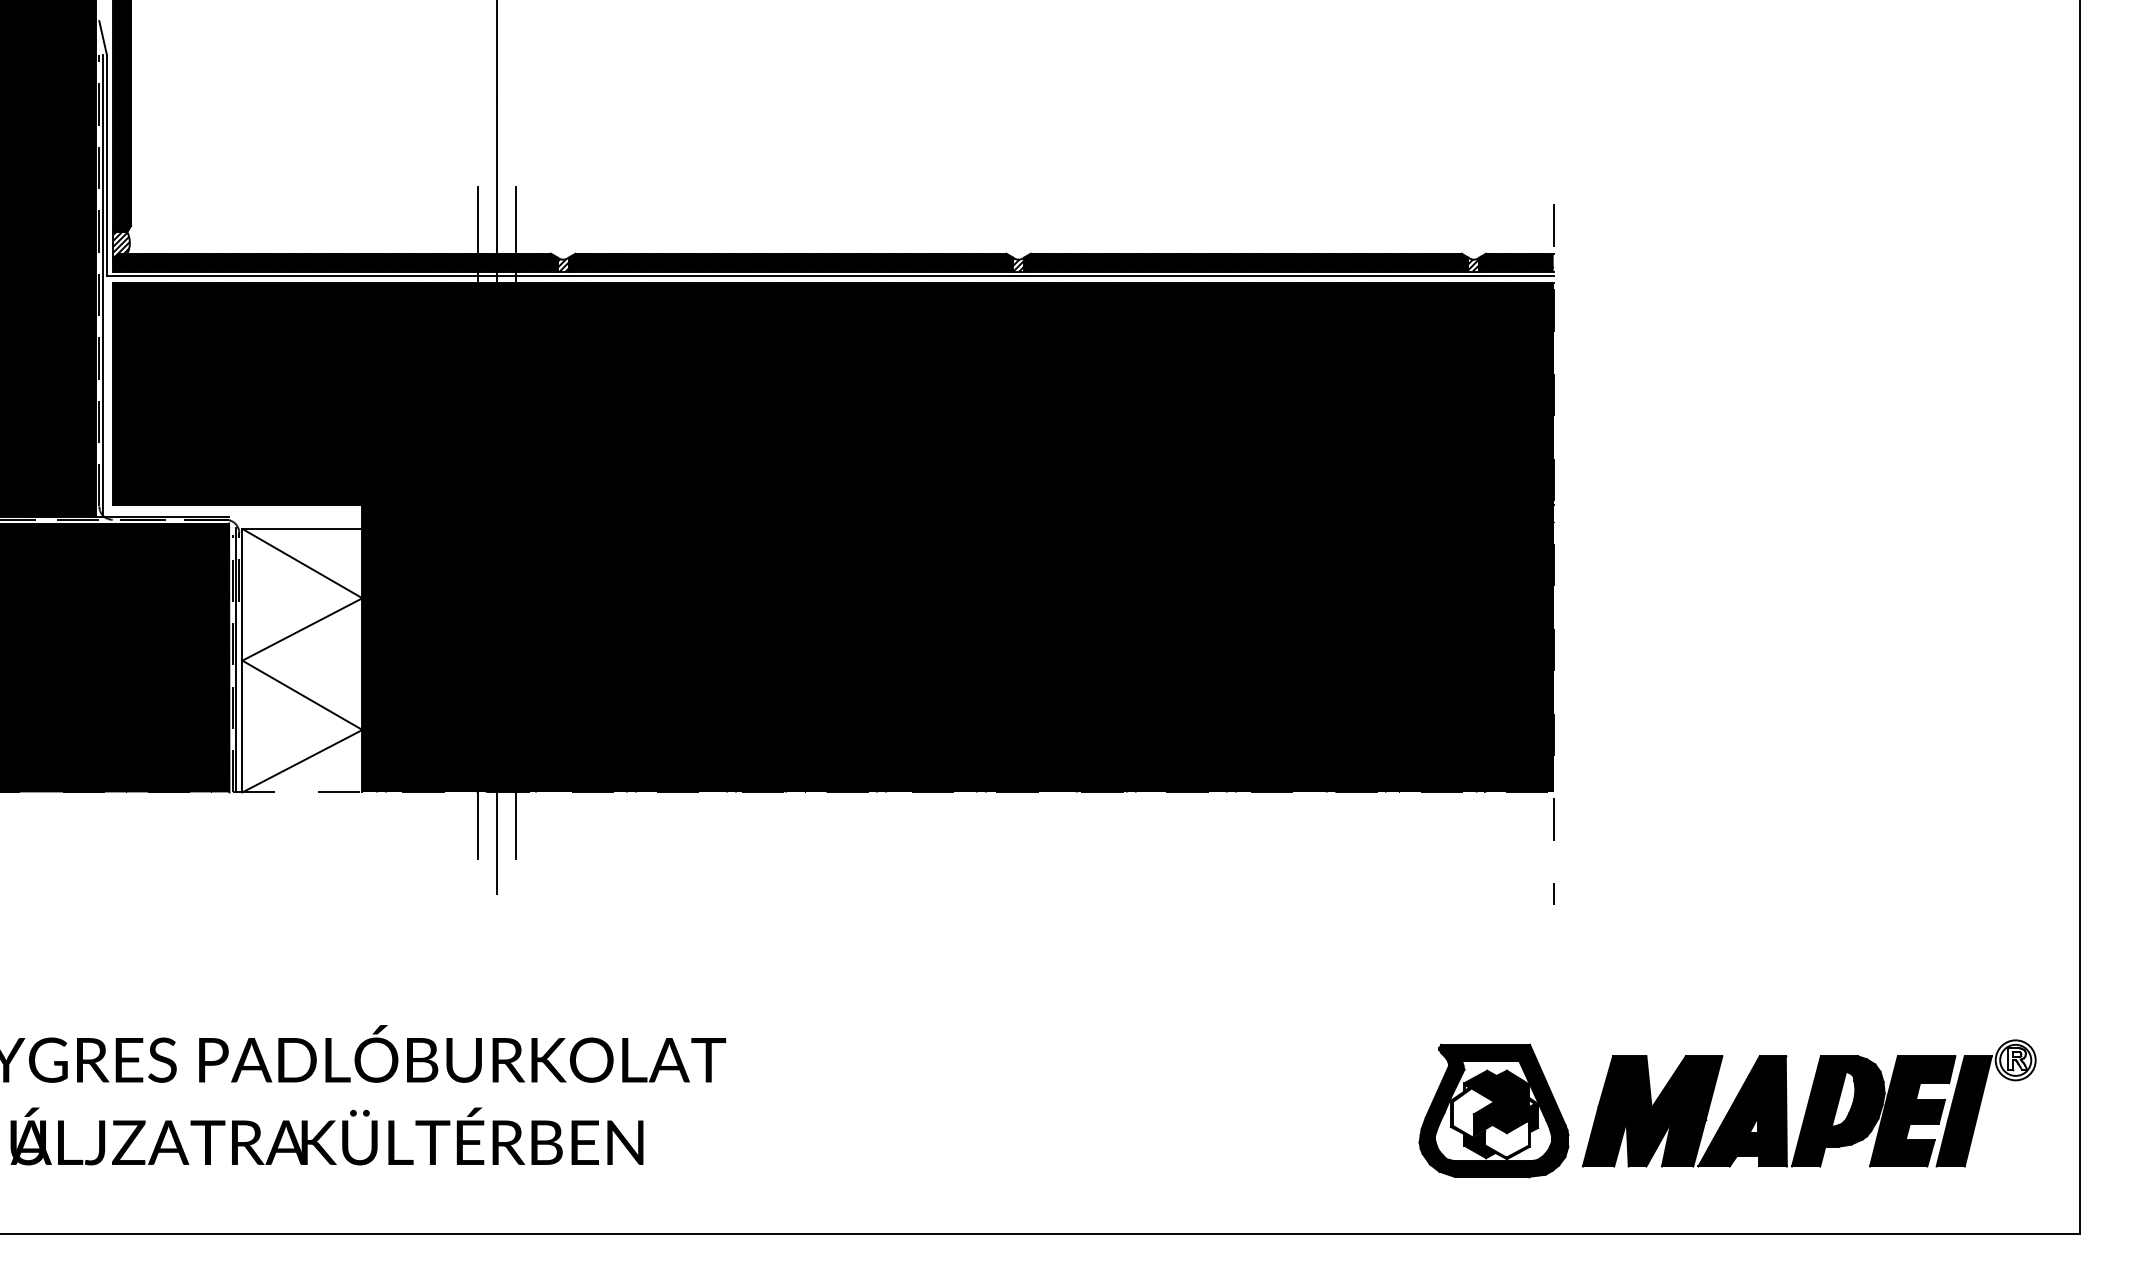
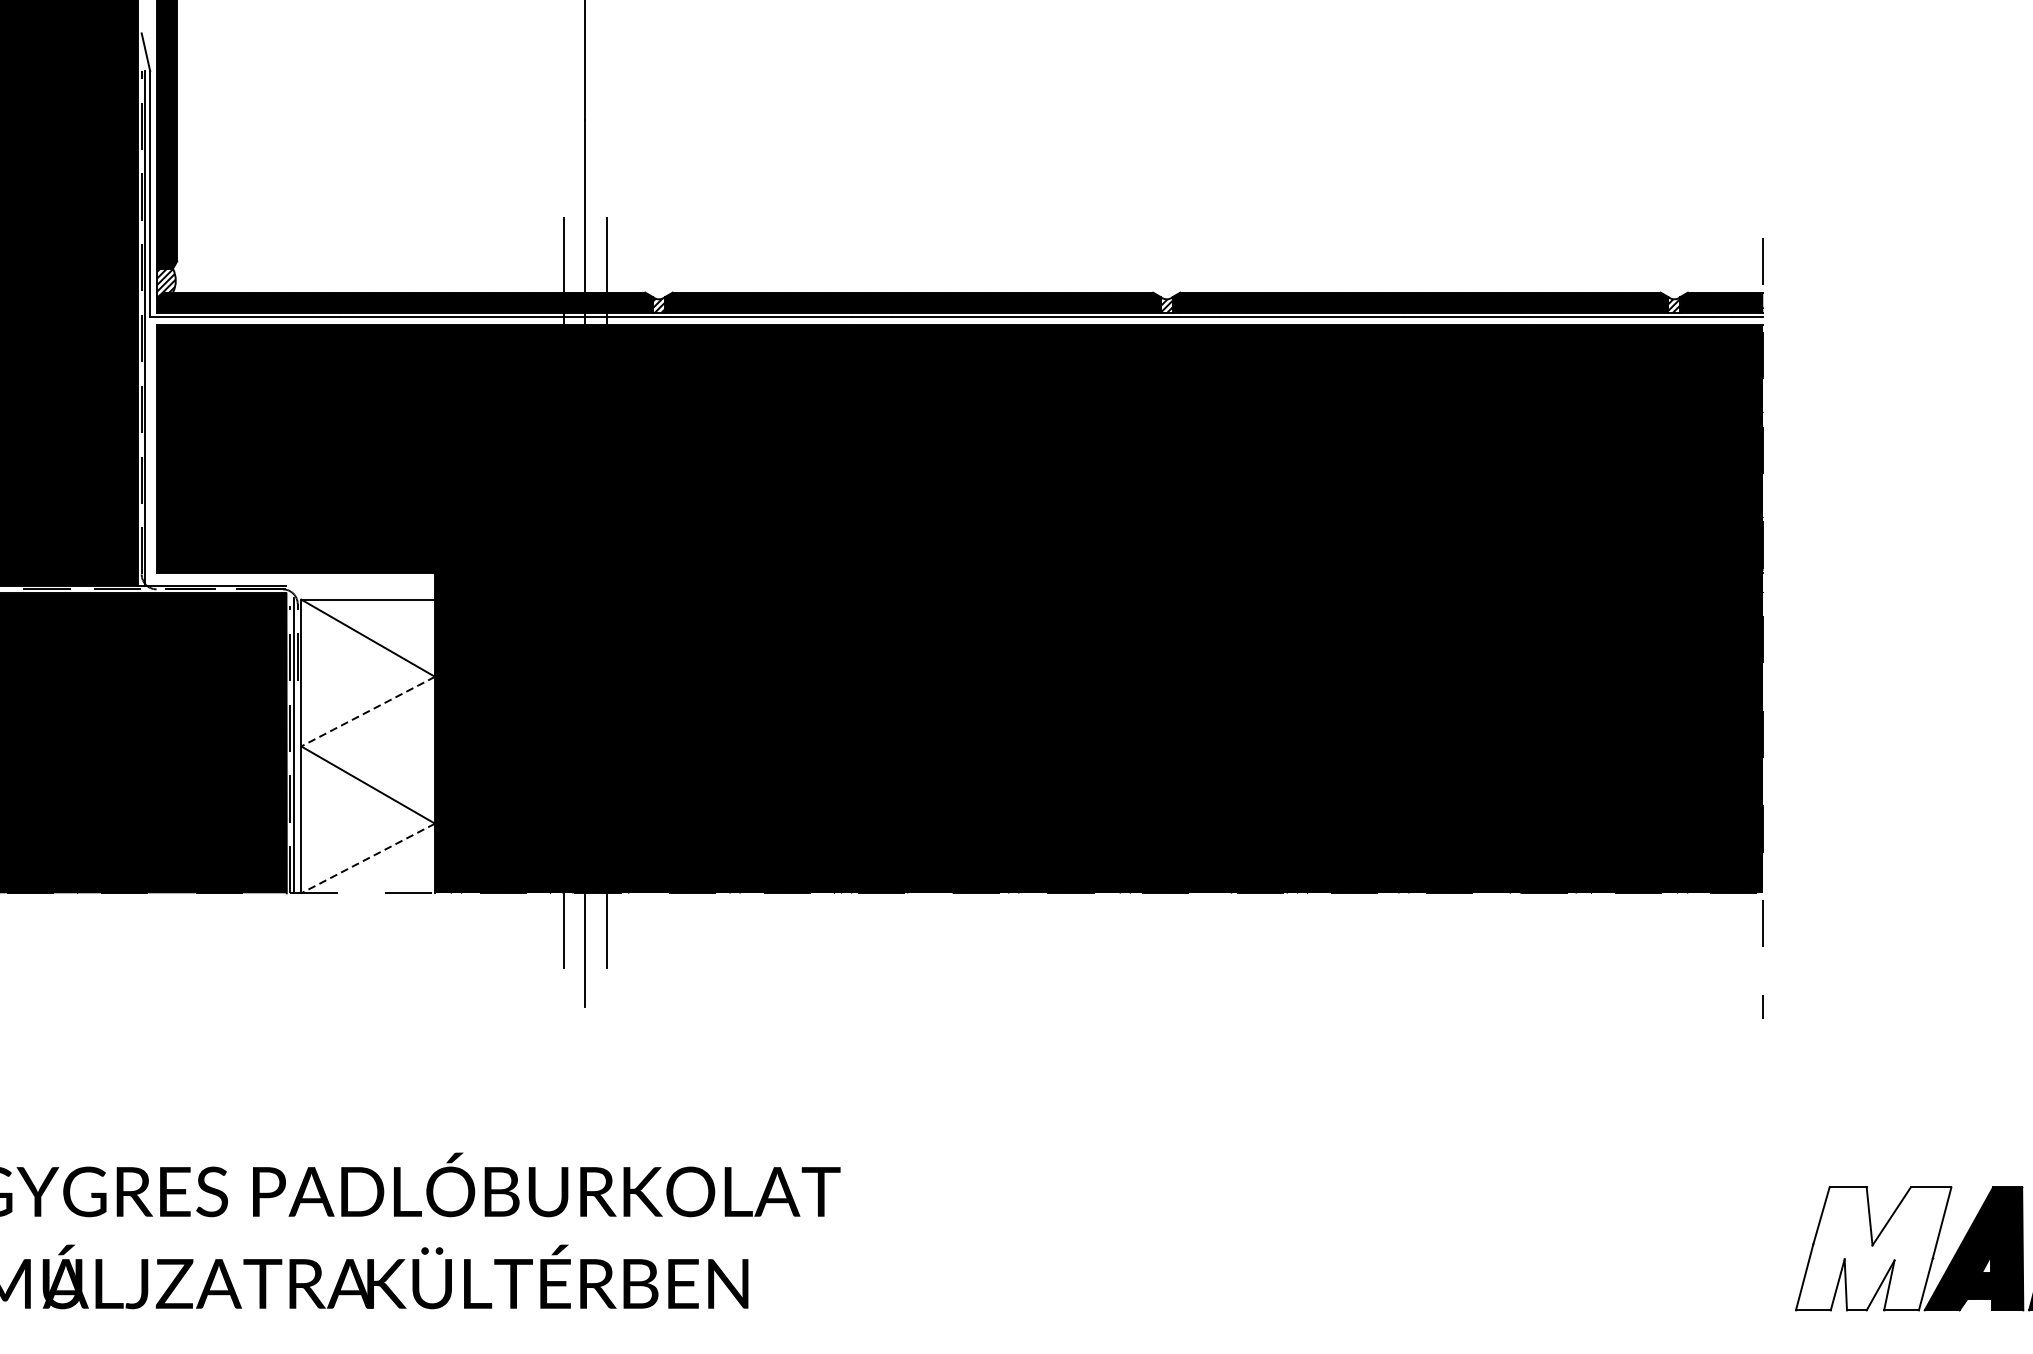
line: (302, 629) -> (368, 711), solid -> dashed
line: (302, 761) -> (368, 858), solid -> dashed
part: (1493, 1110) -> (1696, 1247), removed
fill: (1652, 1111) -> (1873, 1249), removed

